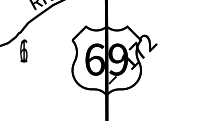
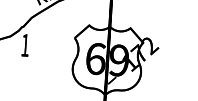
text: (23, 50) -> (25, 44), 6 -> 1

